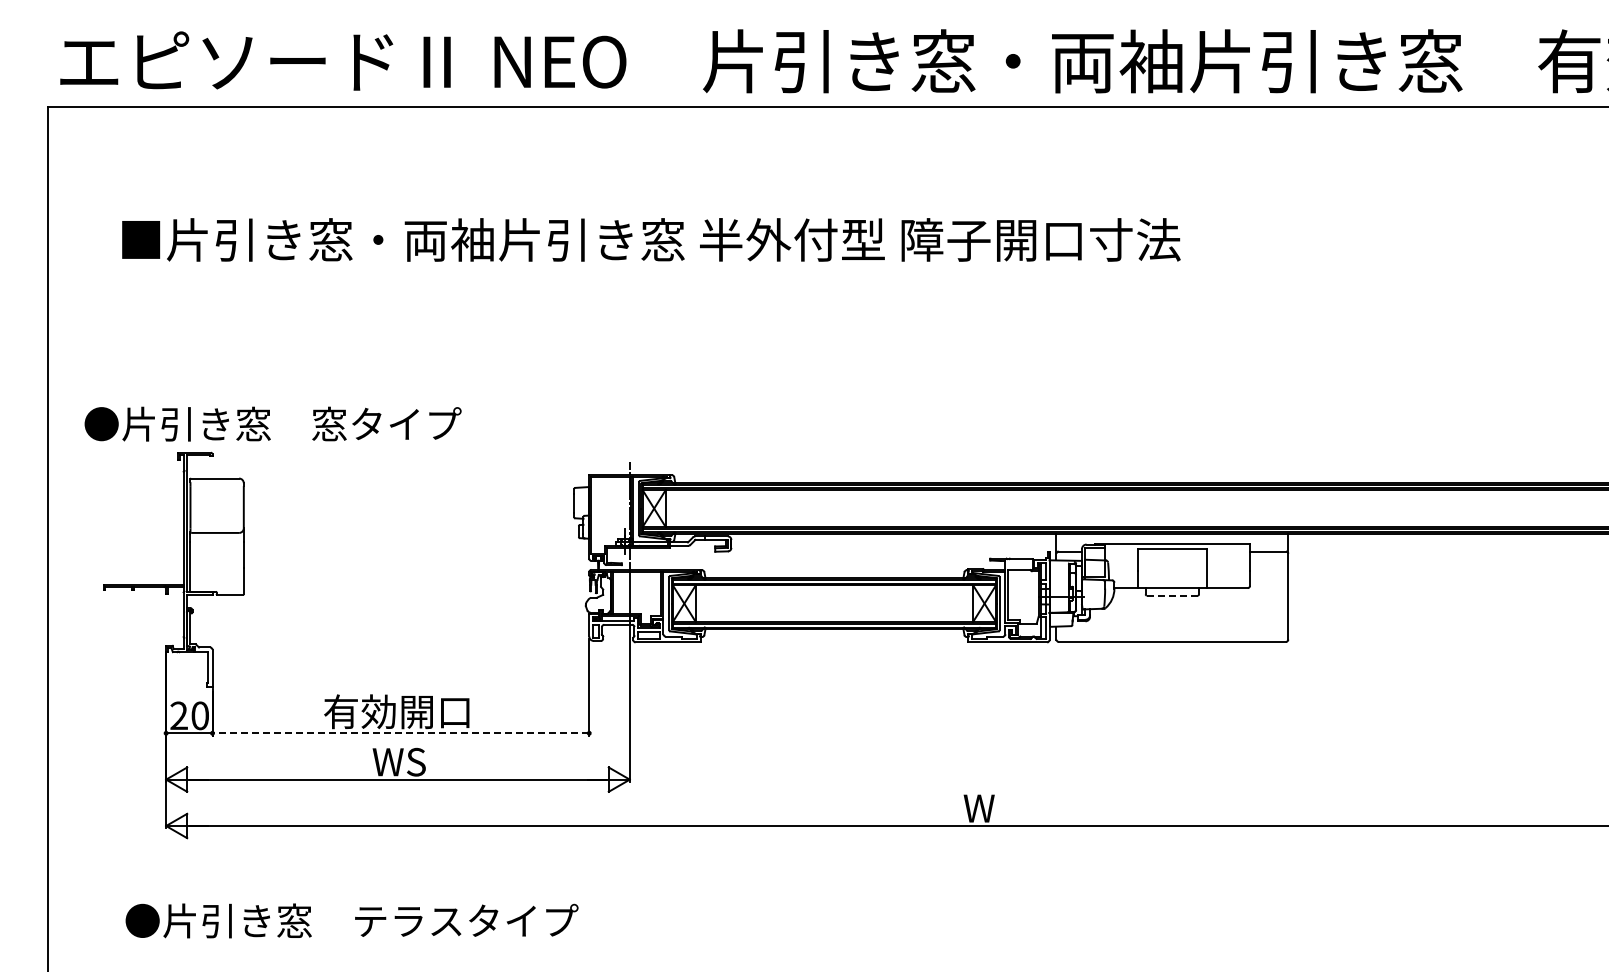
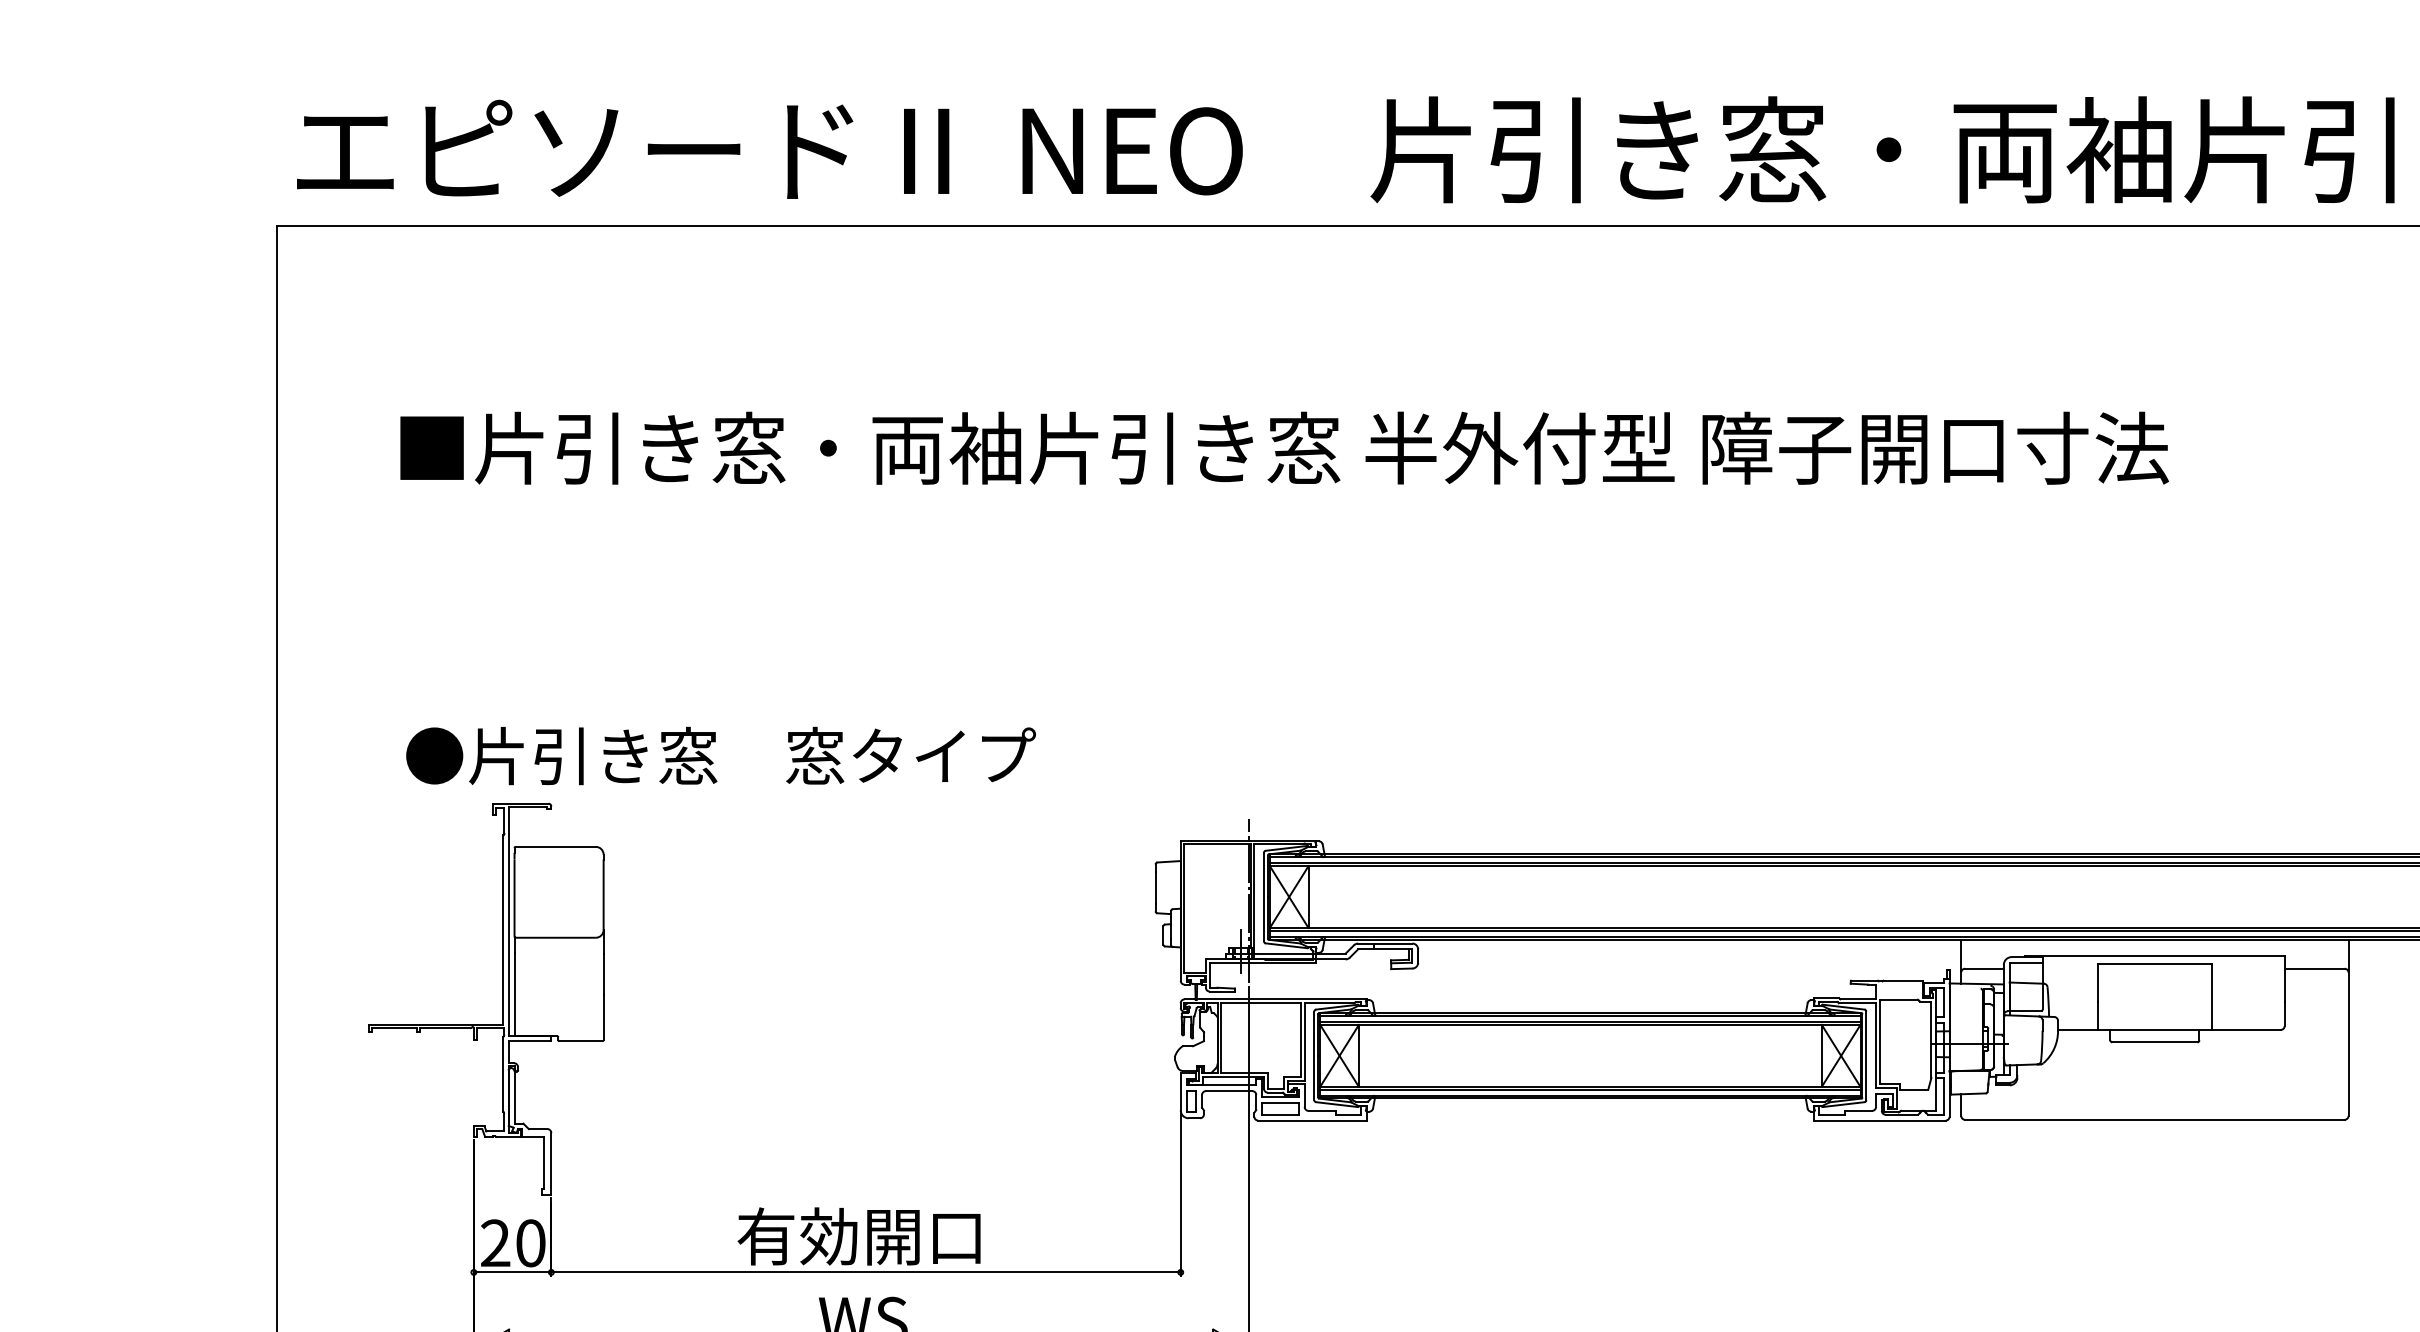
text: (272, 423) -> (720, 754), moved
line: (1172, 595) -> (2155, 1042), dashed -> solid
line: (400, 733) -> (865, 1272), dashed -> solid

